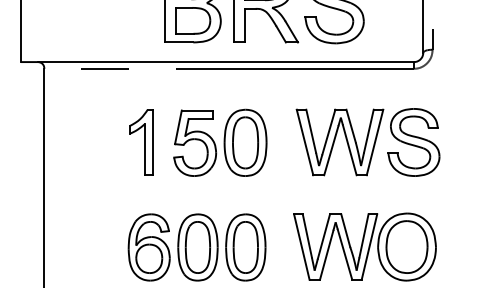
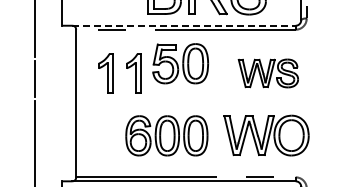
line: (225, 61) -> (183, 25), solid -> dashed
part: (93, 142) -> (105, 73), added
part: (220, 142) -> (180, 63), moved
part: (368, 142) -> (268, 73), size x0.7

